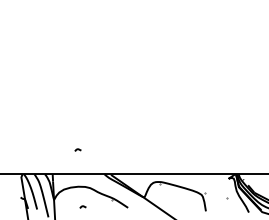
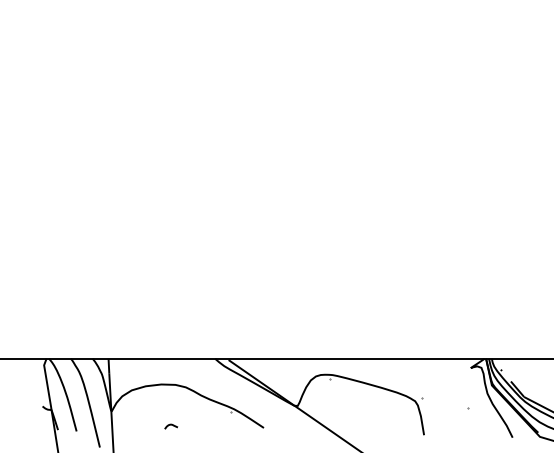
curve: (77, 149) -> (159, 307), removed

